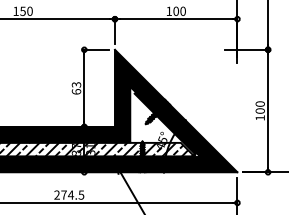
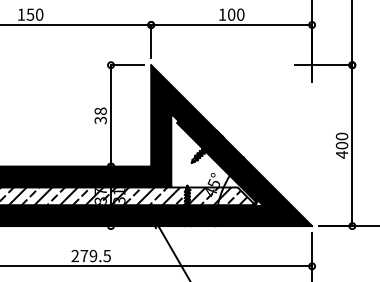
text: (76, 88) -> (100, 116), 63 -> 38
text: (259, 118) -> (341, 155), 100 -> 400
text: (70, 194) -> (92, 255), 274.5 -> 279.5

